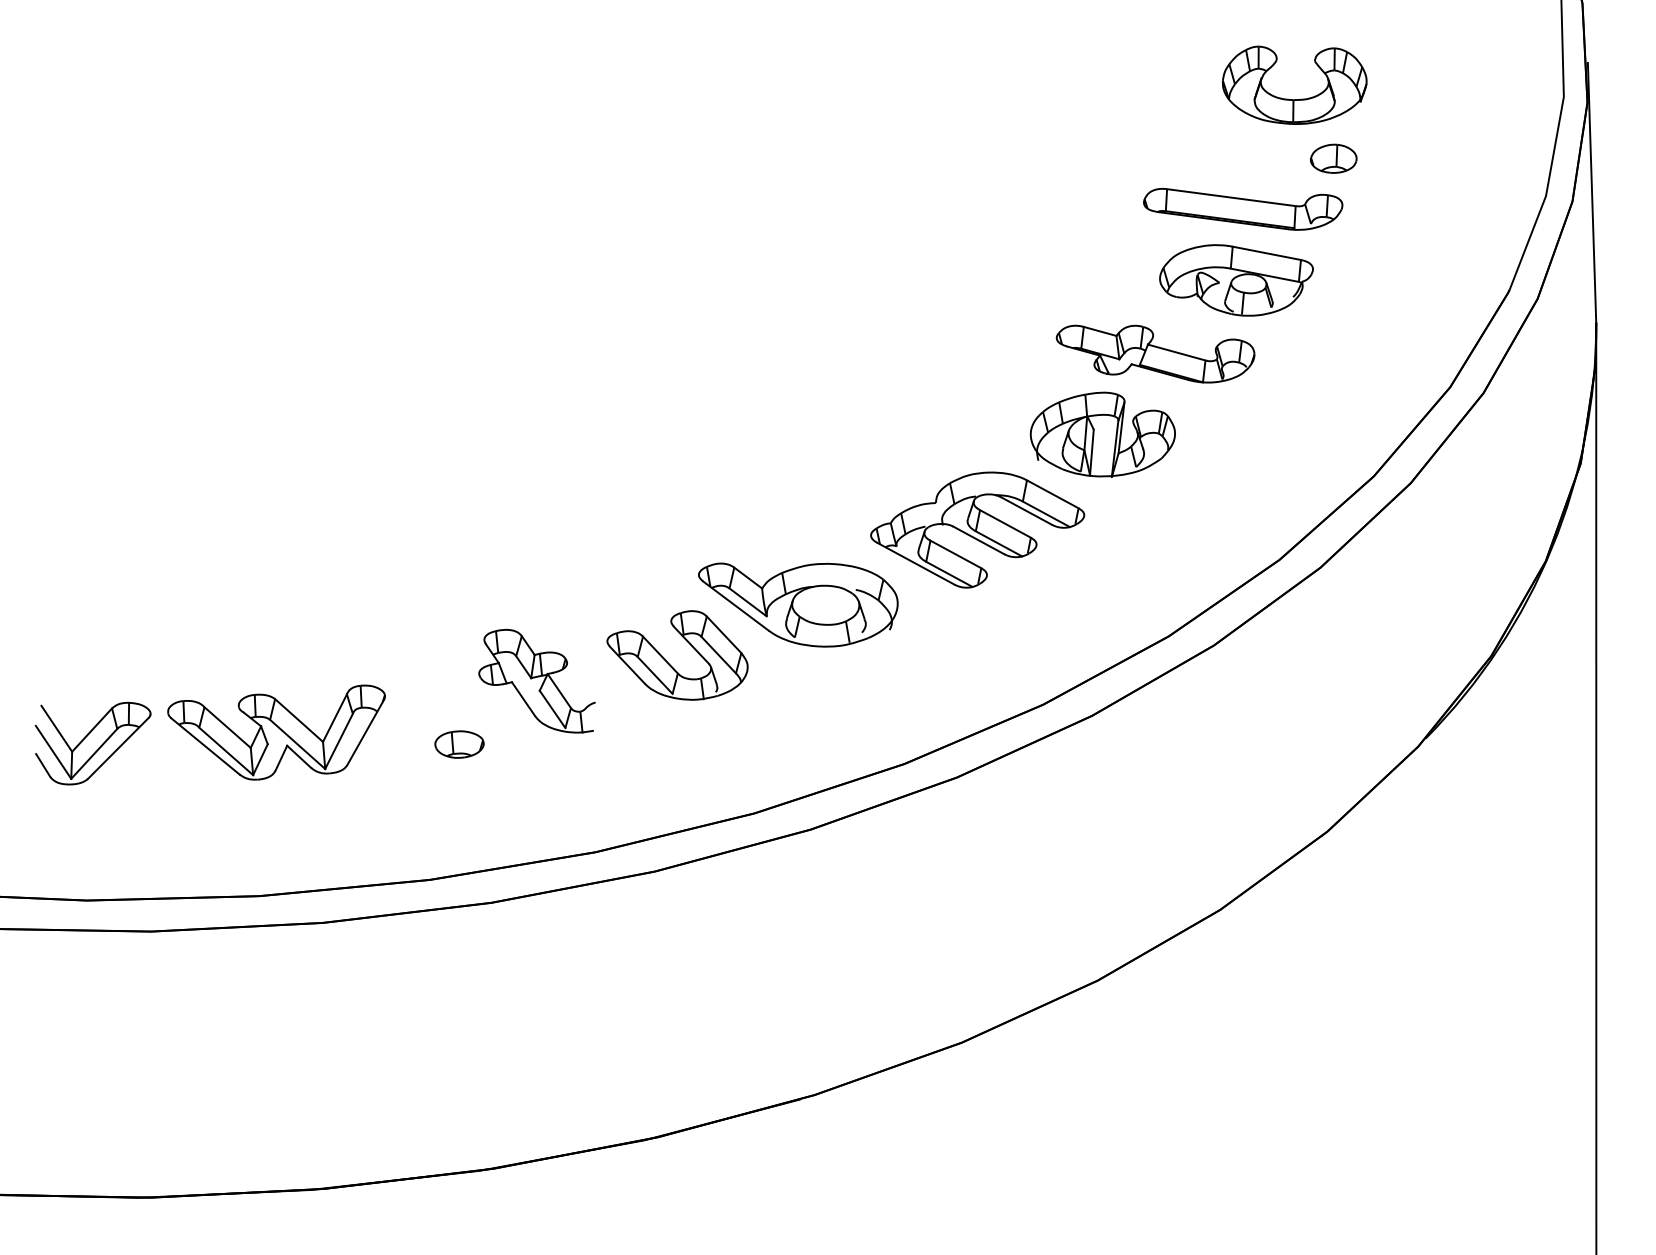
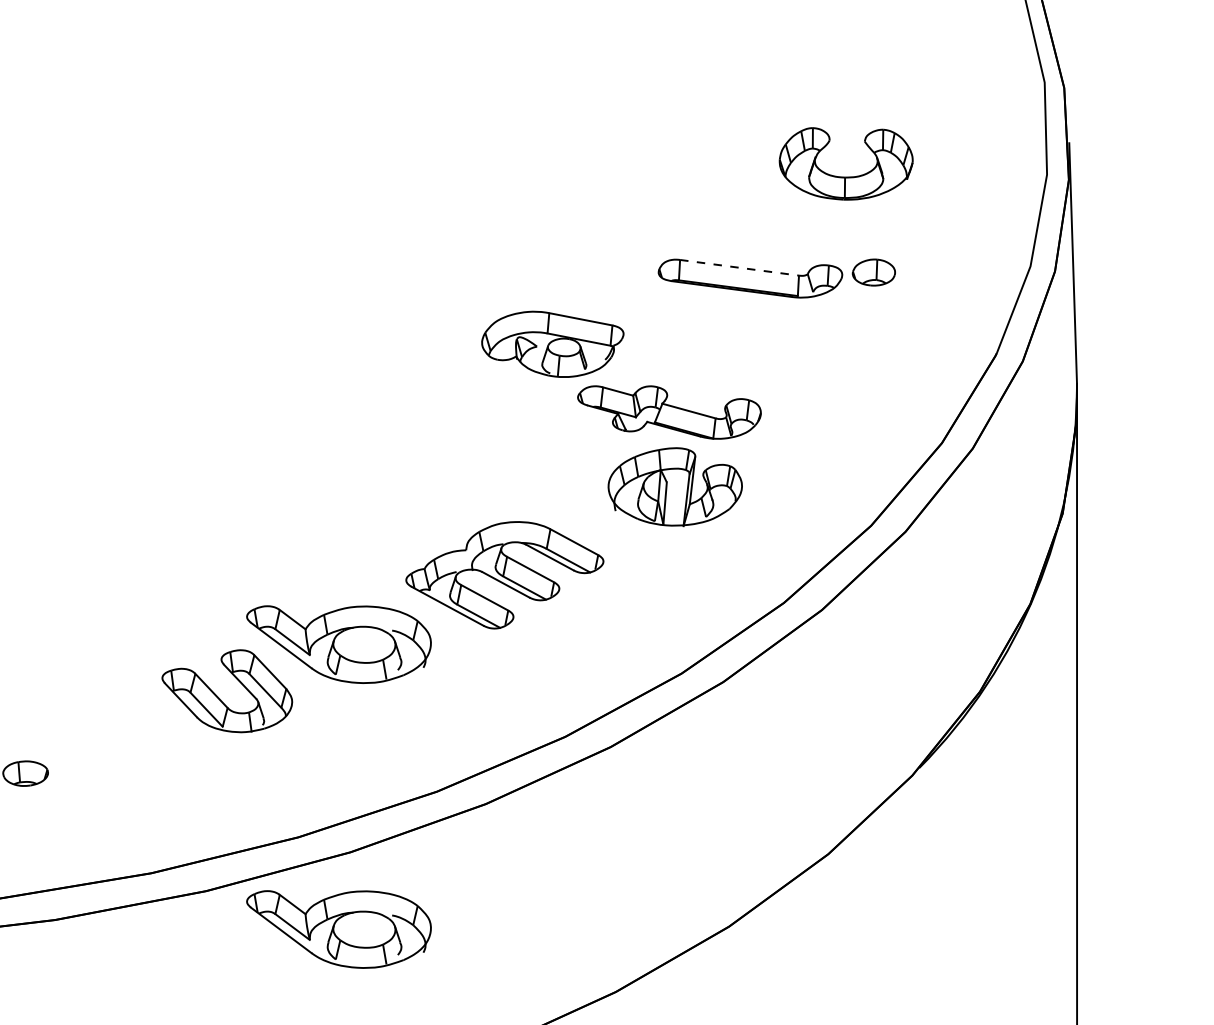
part: (1294, 99) -> (846, 177), moved
part: (1333, 158) -> (873, 272), moved
line: (1231, 197) -> (739, 267), solid -> dashed
part: (1236, 280) -> (552, 344), moved
part: (1102, 434) -> (674, 486), moved
part: (536, 681) -> (96, 715), removed
part: (798, 912) -> (339, 928), added

